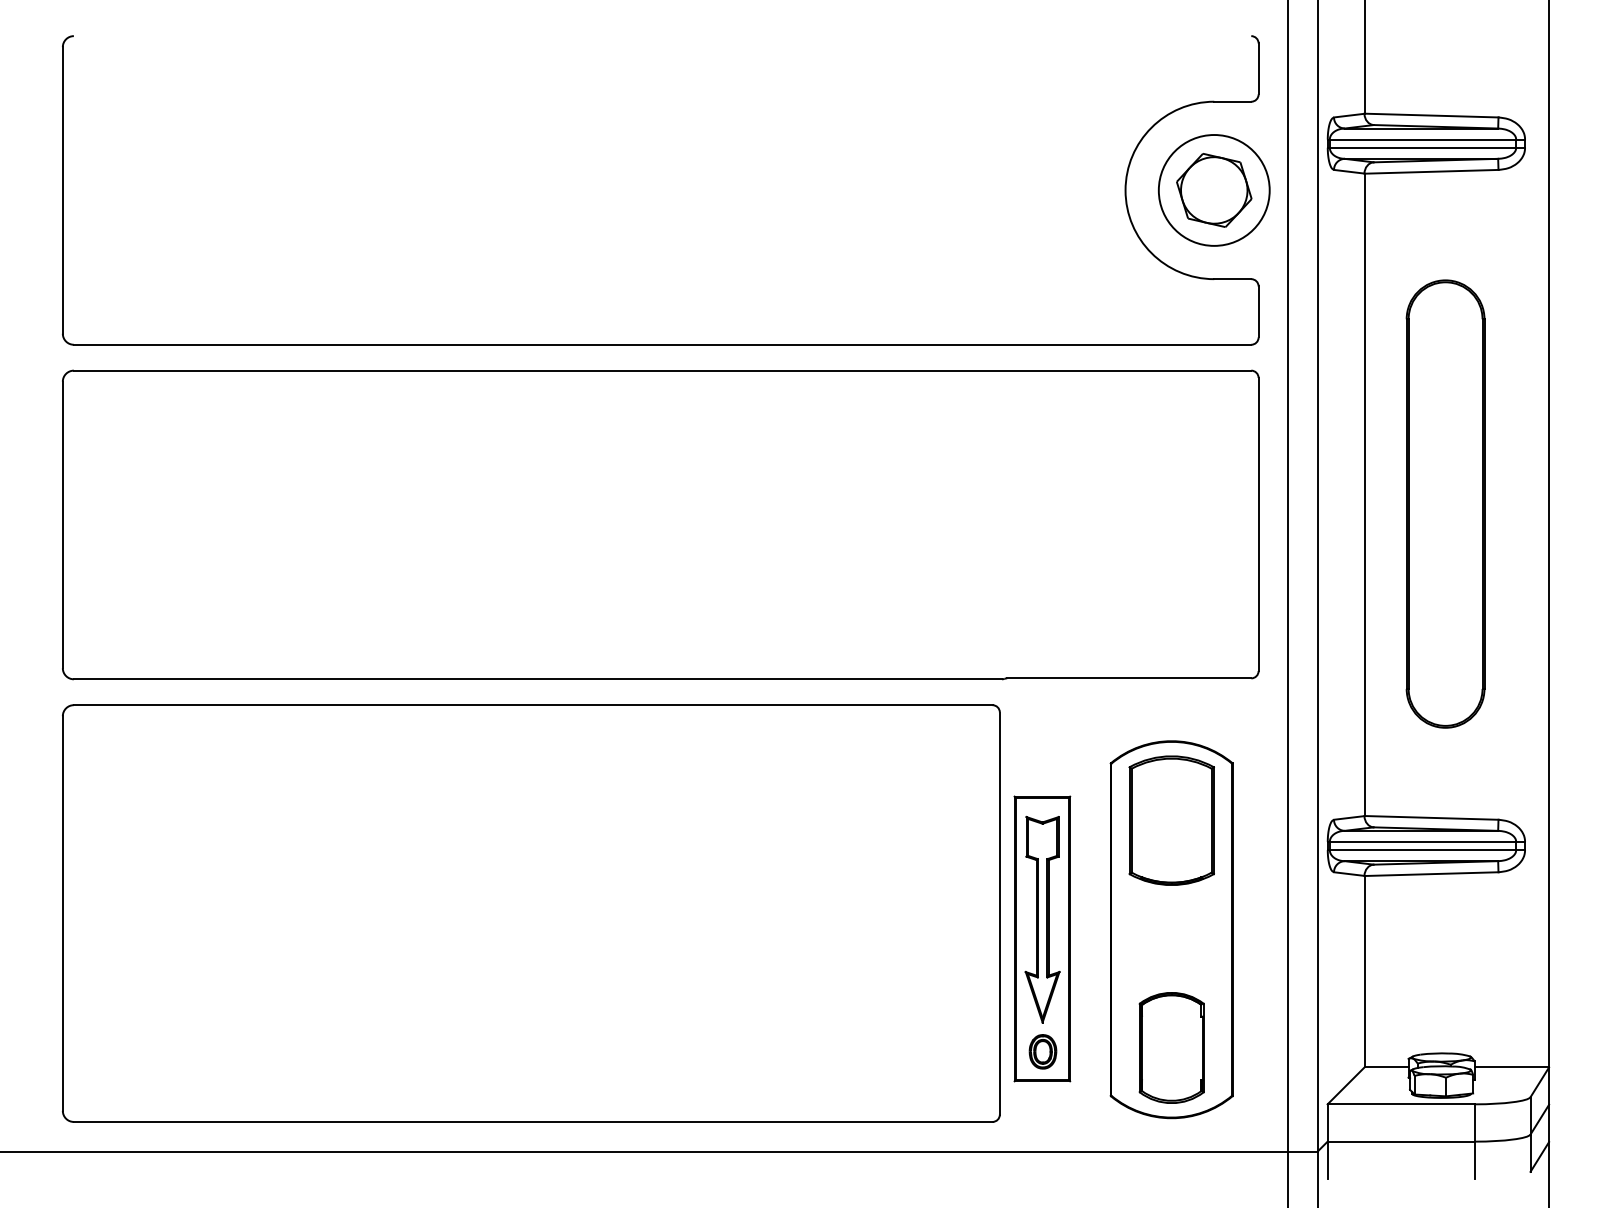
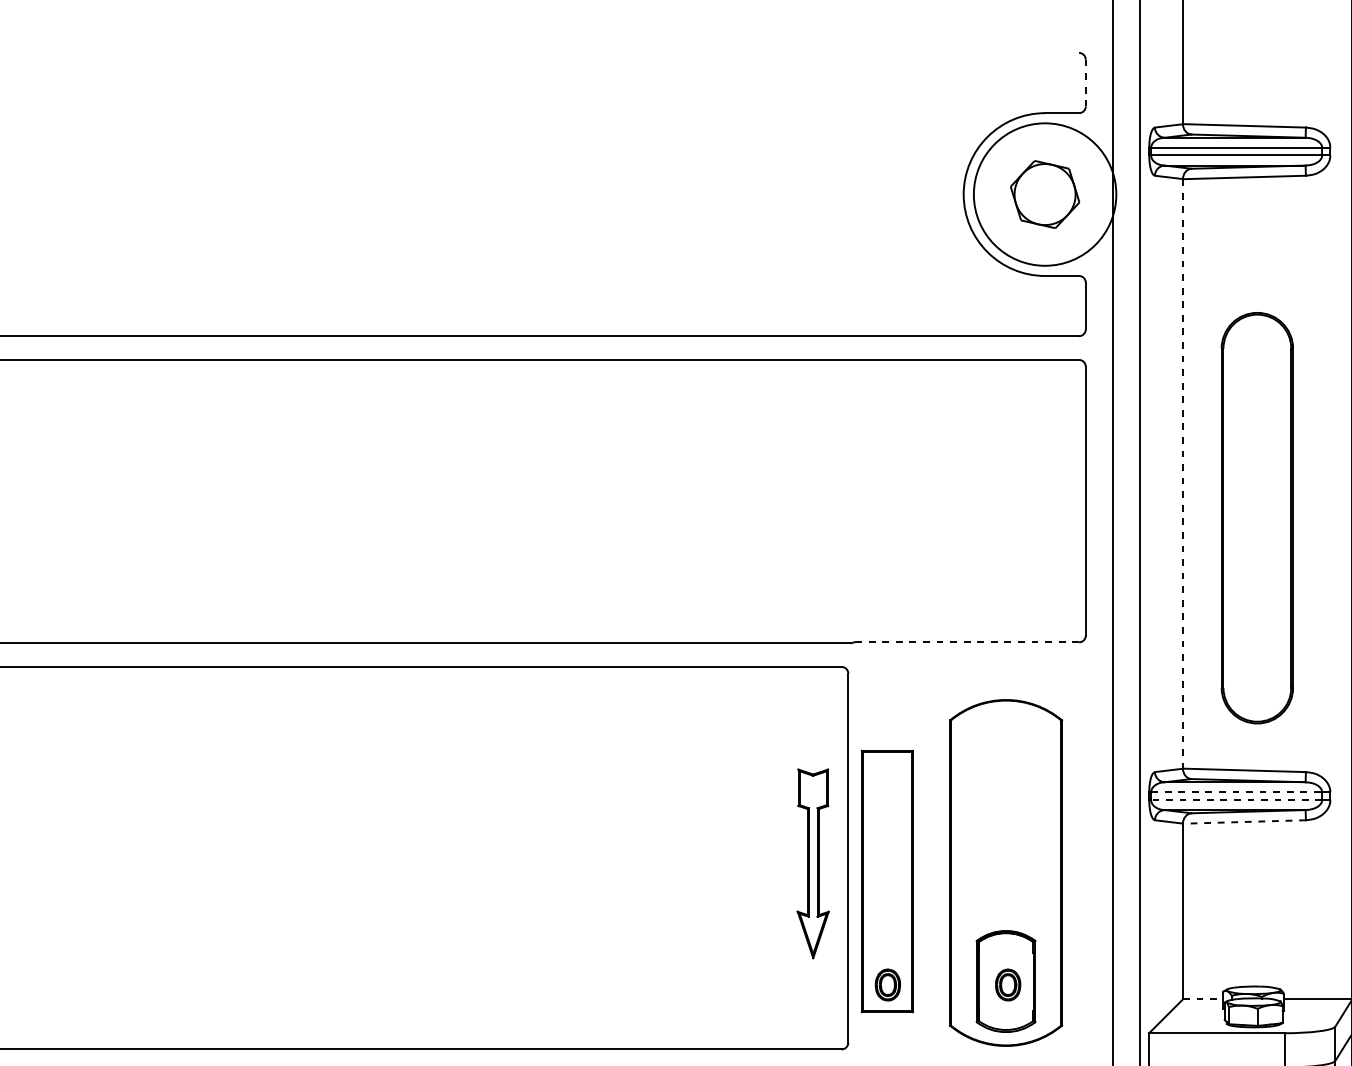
line: (1258, 69) -> (1085, 83), solid -> dashed
circle: (1213, 190) -> (1044, 194), size x1.4
line: (1364, 495) -> (1182, 474), solid -> dashed
part: (1445, 503) -> (1257, 517), moved
line: (1128, 678) -> (966, 642), solid -> dashed
part: (1171, 820) -> (1005, 772), removed
line: (1423, 841) -> (1237, 792), solid -> dashed
line: (1422, 850) -> (1236, 800), solid -> dashed
line: (1431, 874) -> (1244, 822), solid -> dashed
part: (1042, 919) -> (813, 863), moved
part: (1173, 1051) -> (1007, 984), added
line: (1387, 1067) -> (1204, 999), solid -> dashed

